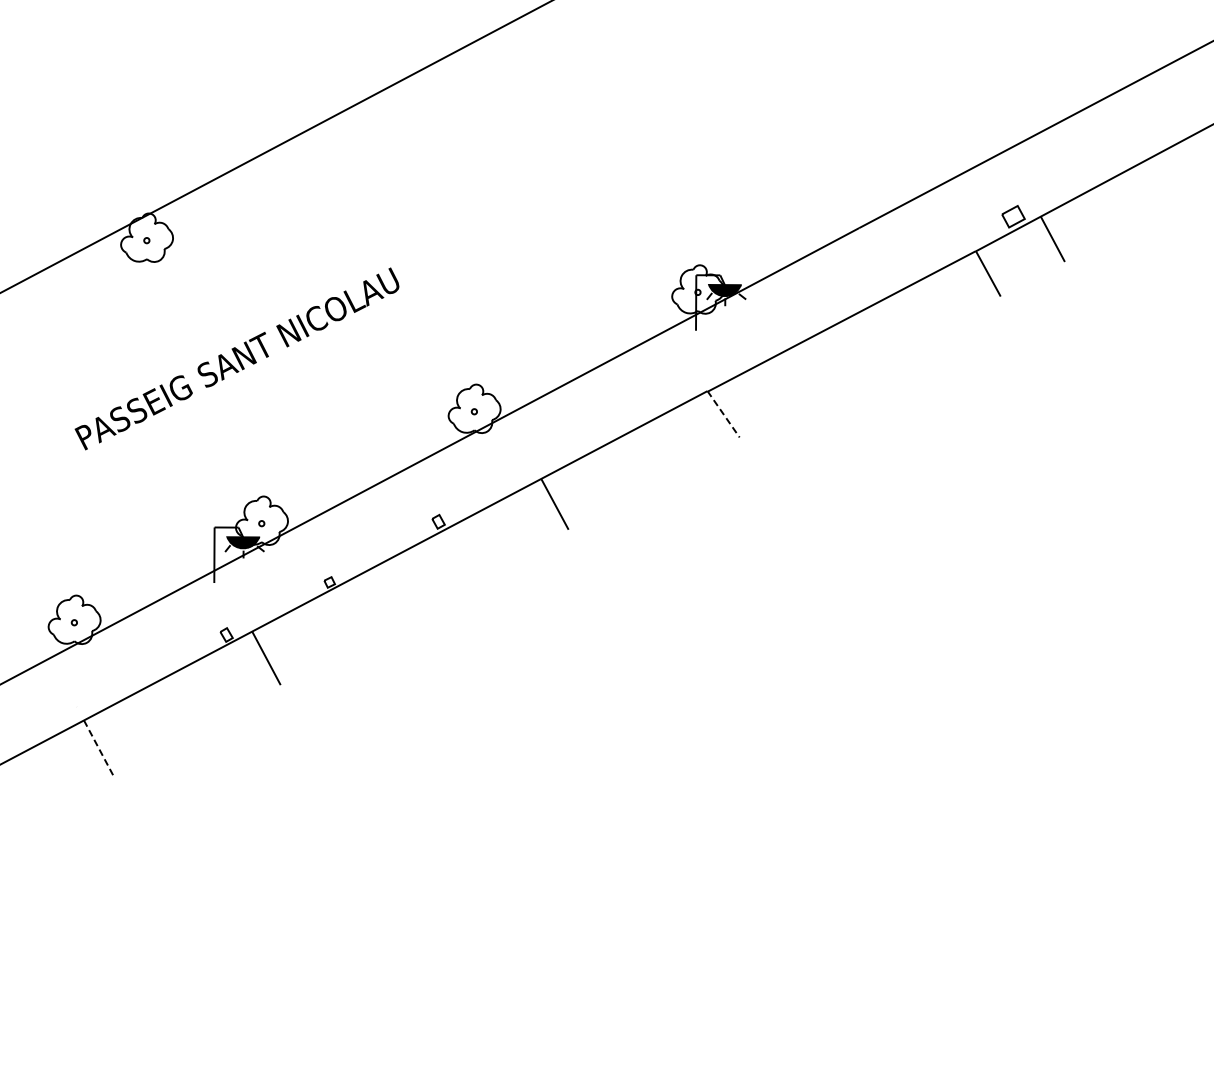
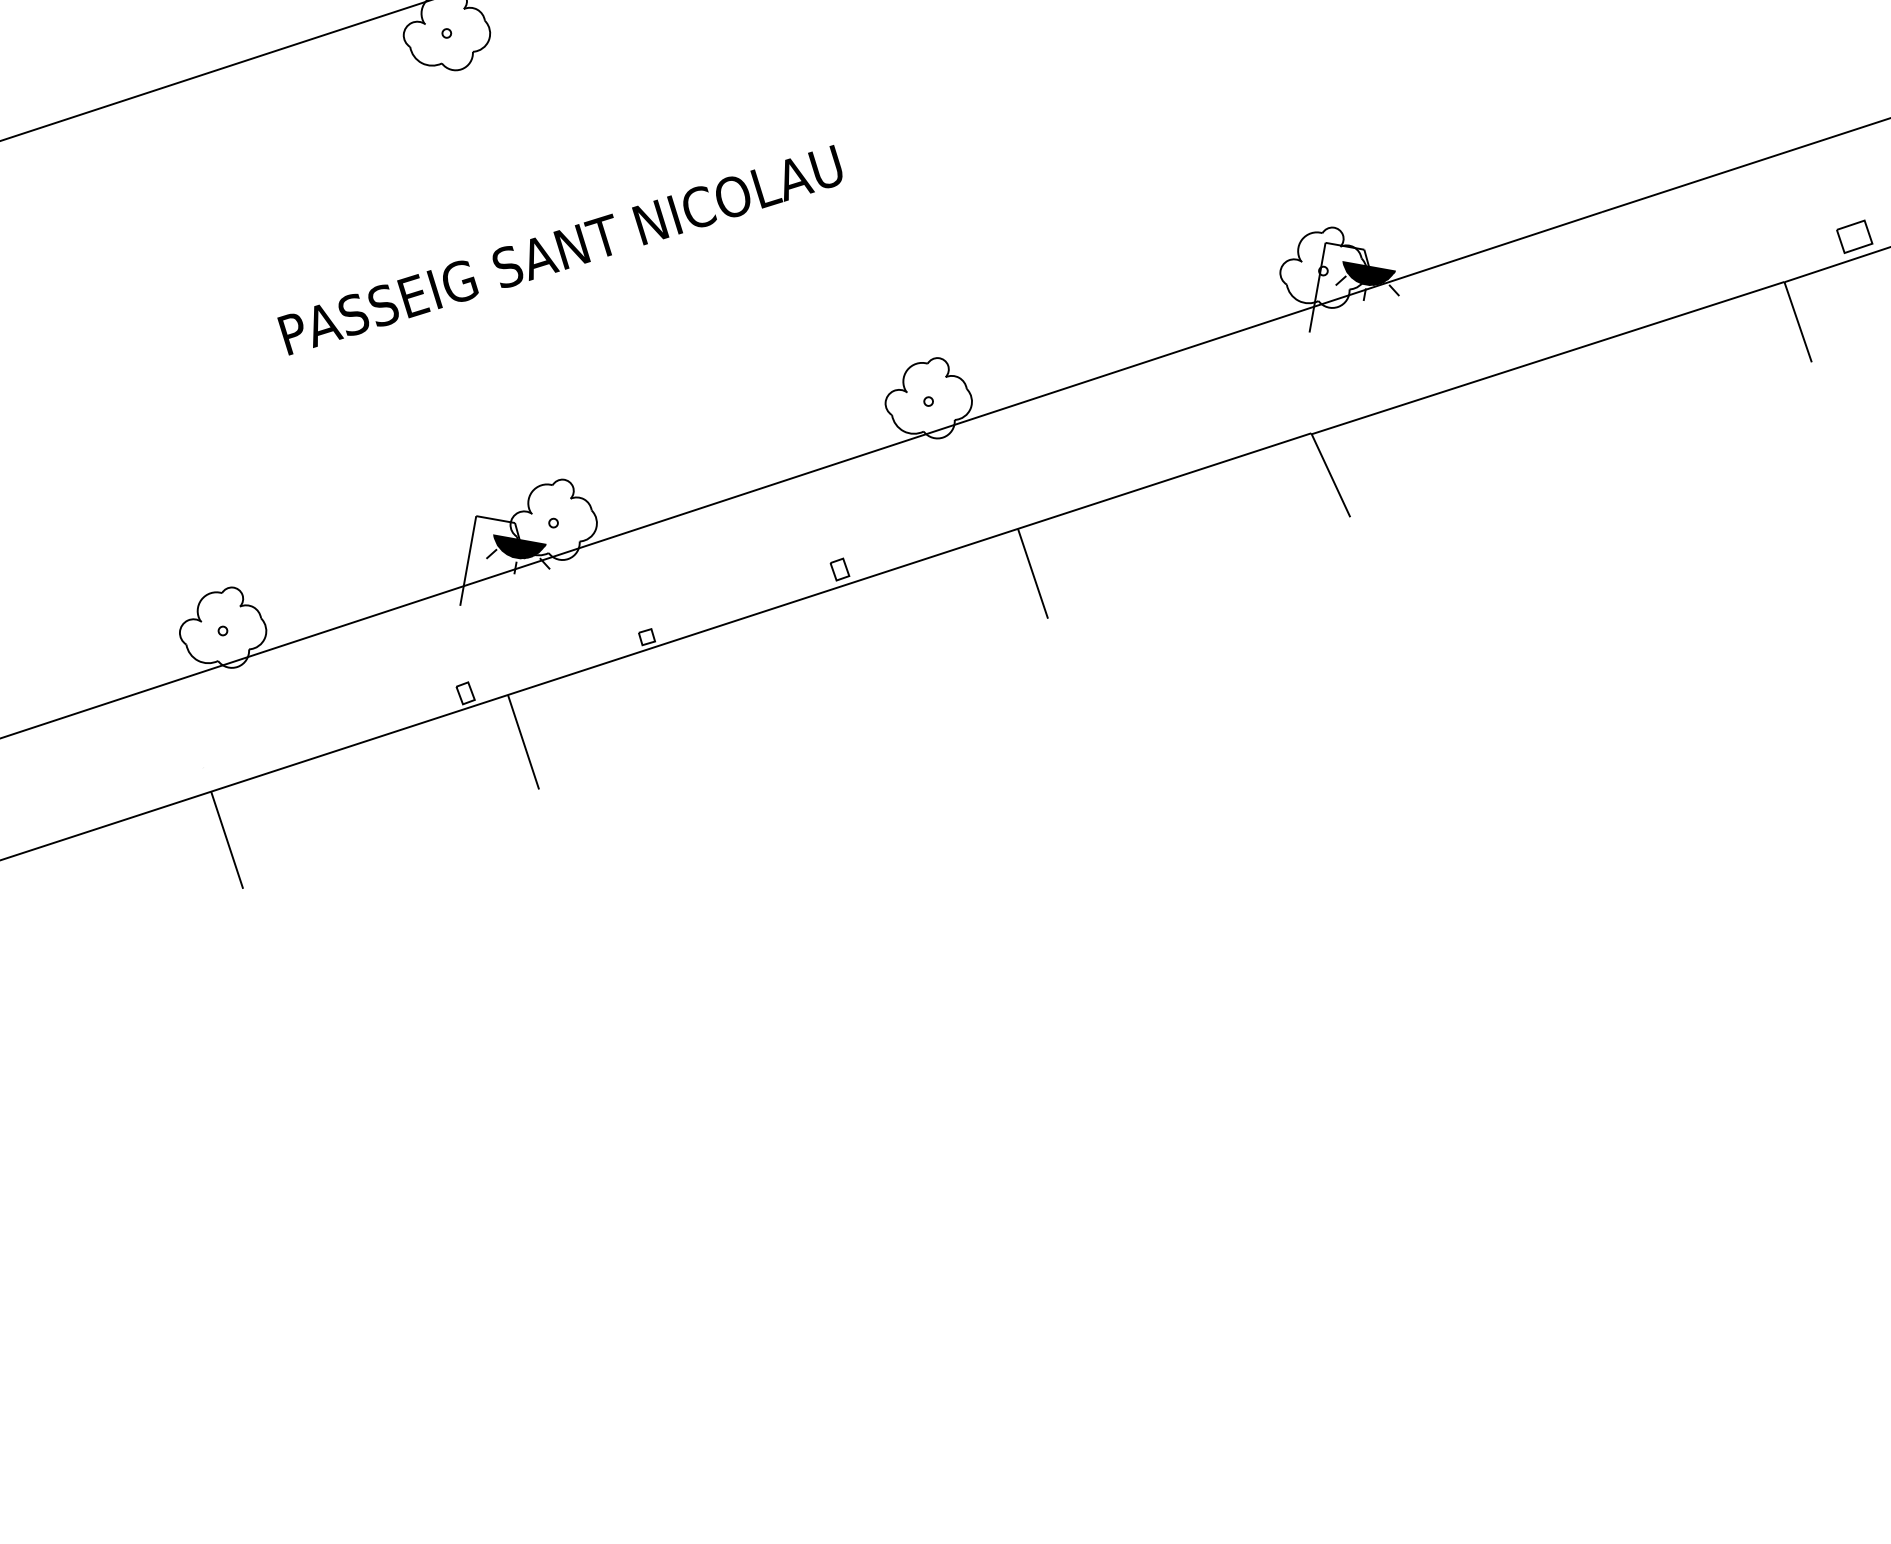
line: (723, 414) -> (1330, 475), dashed -> solid
line: (98, 748) -> (226, 841), dashed -> solid

